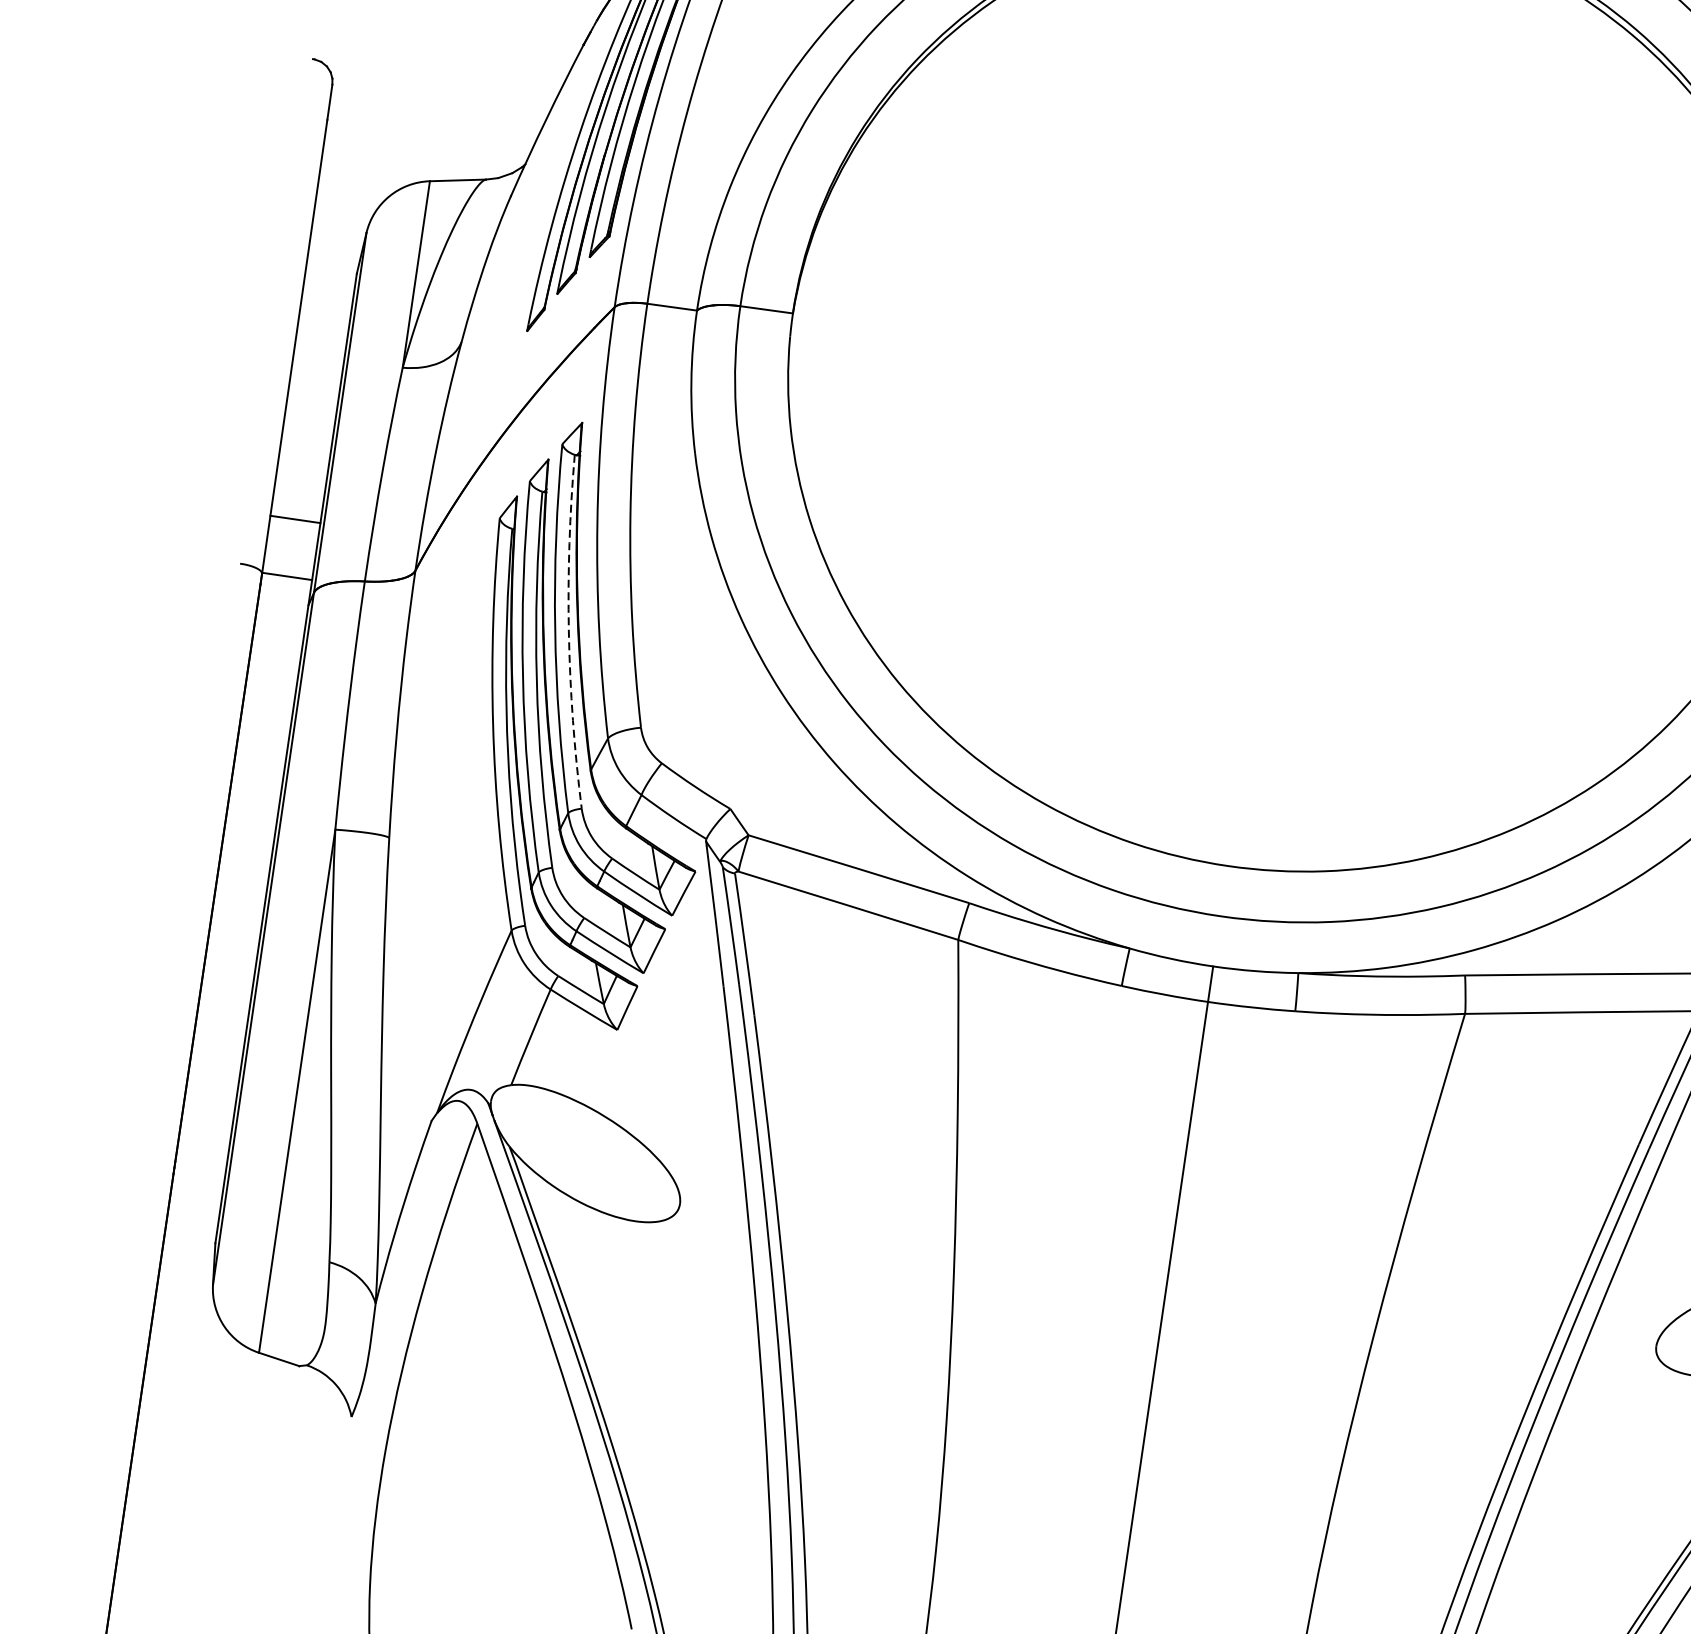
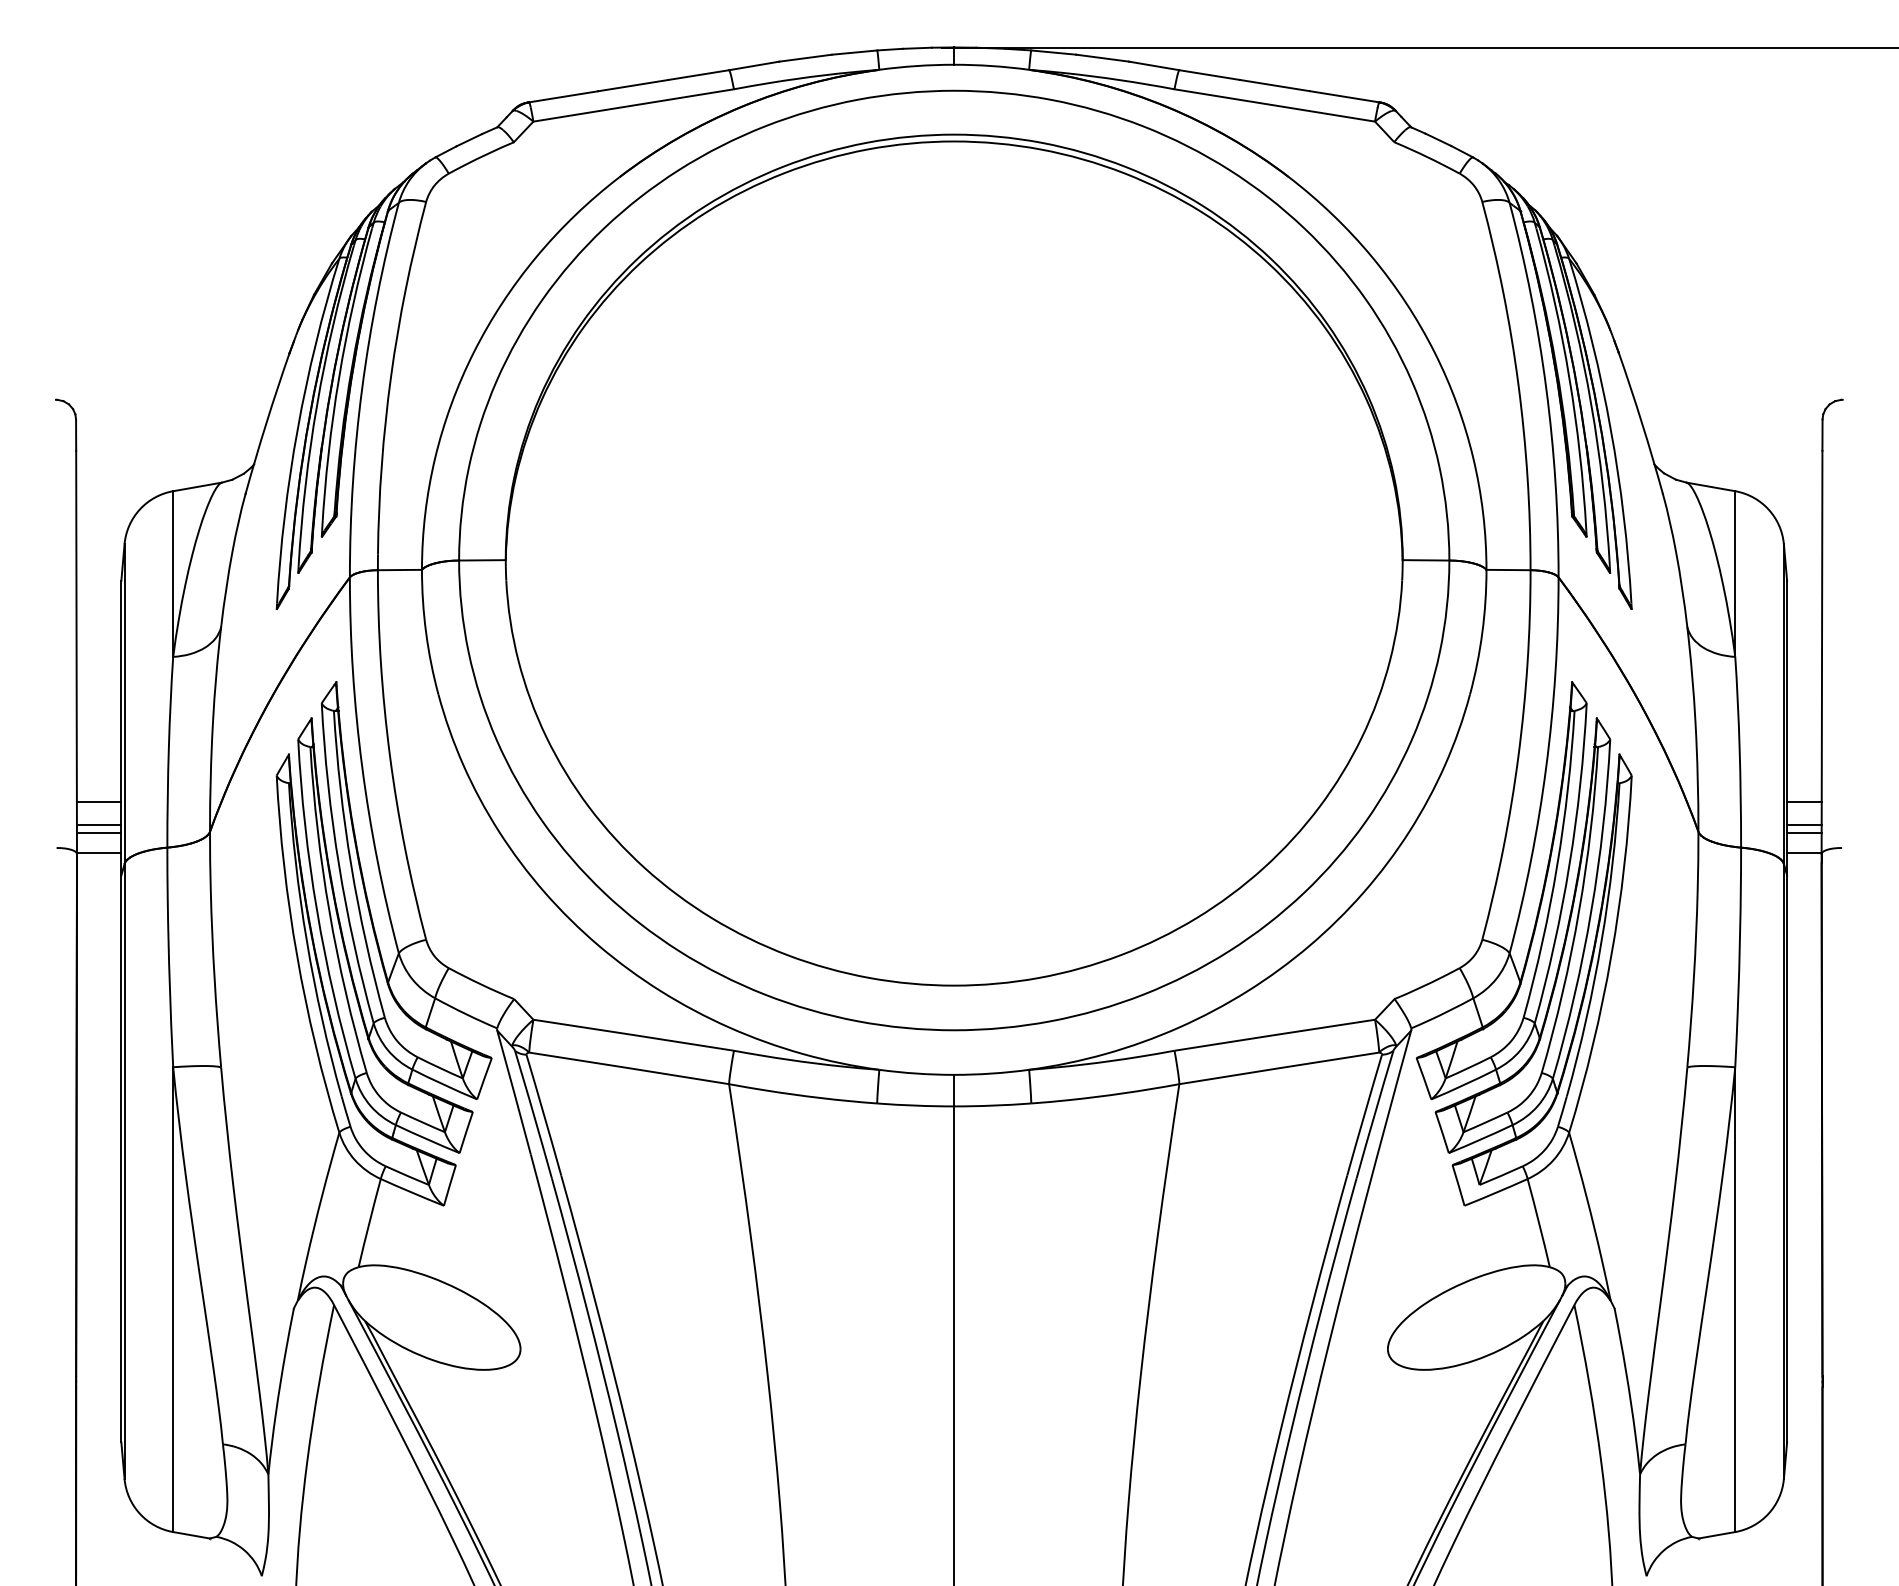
line: (291, 544) -> (98, 824), added
line: (289, 553) -> (98, 832), added
arc: (569, 631) -> (351, 865), dashed -> solid

